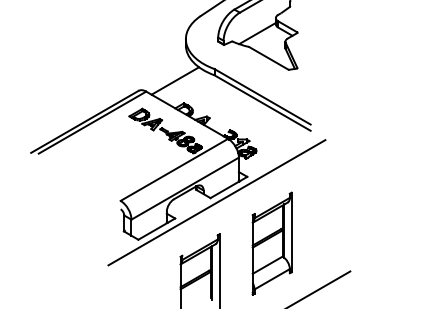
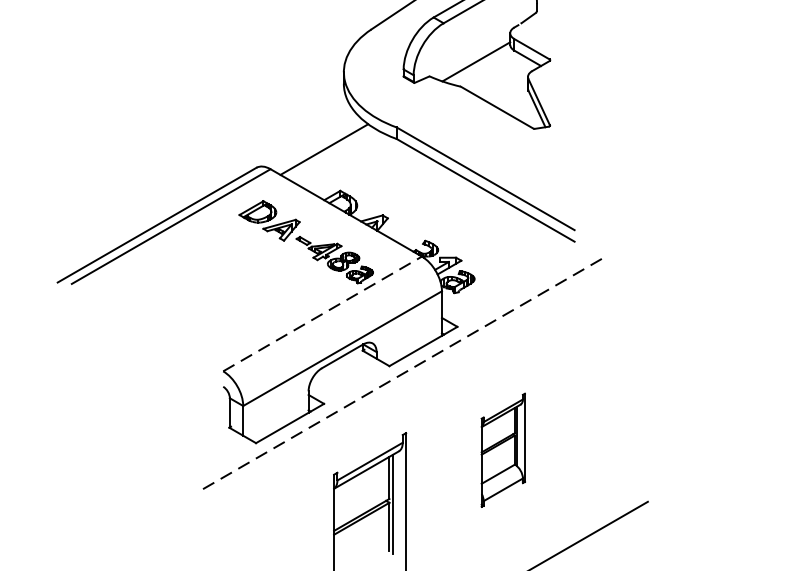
line: (174, 169) -> (322, 313), solid -> dashed
line: (216, 202) -> (400, 374), solid -> dashed
part: (271, 243) -> (502, 450), size x0.6

